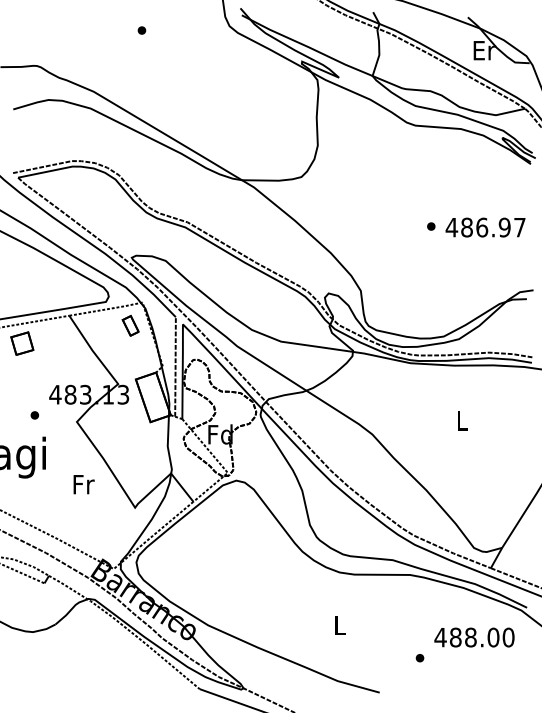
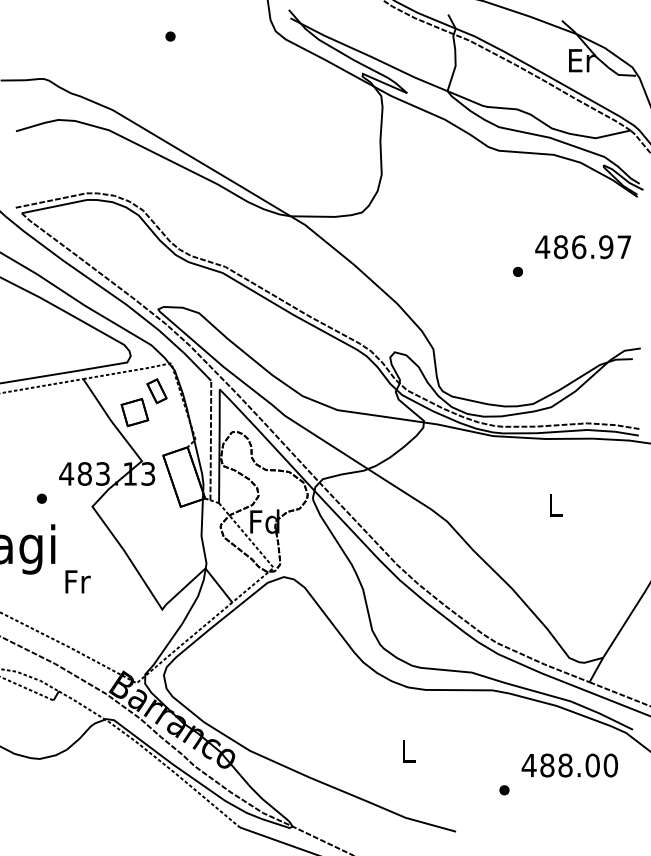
text: (485, 227) -> (582, 247), moved
part: (22, 343) -> (134, 412), moved
text: (83, 484) -> (77, 581), moved

